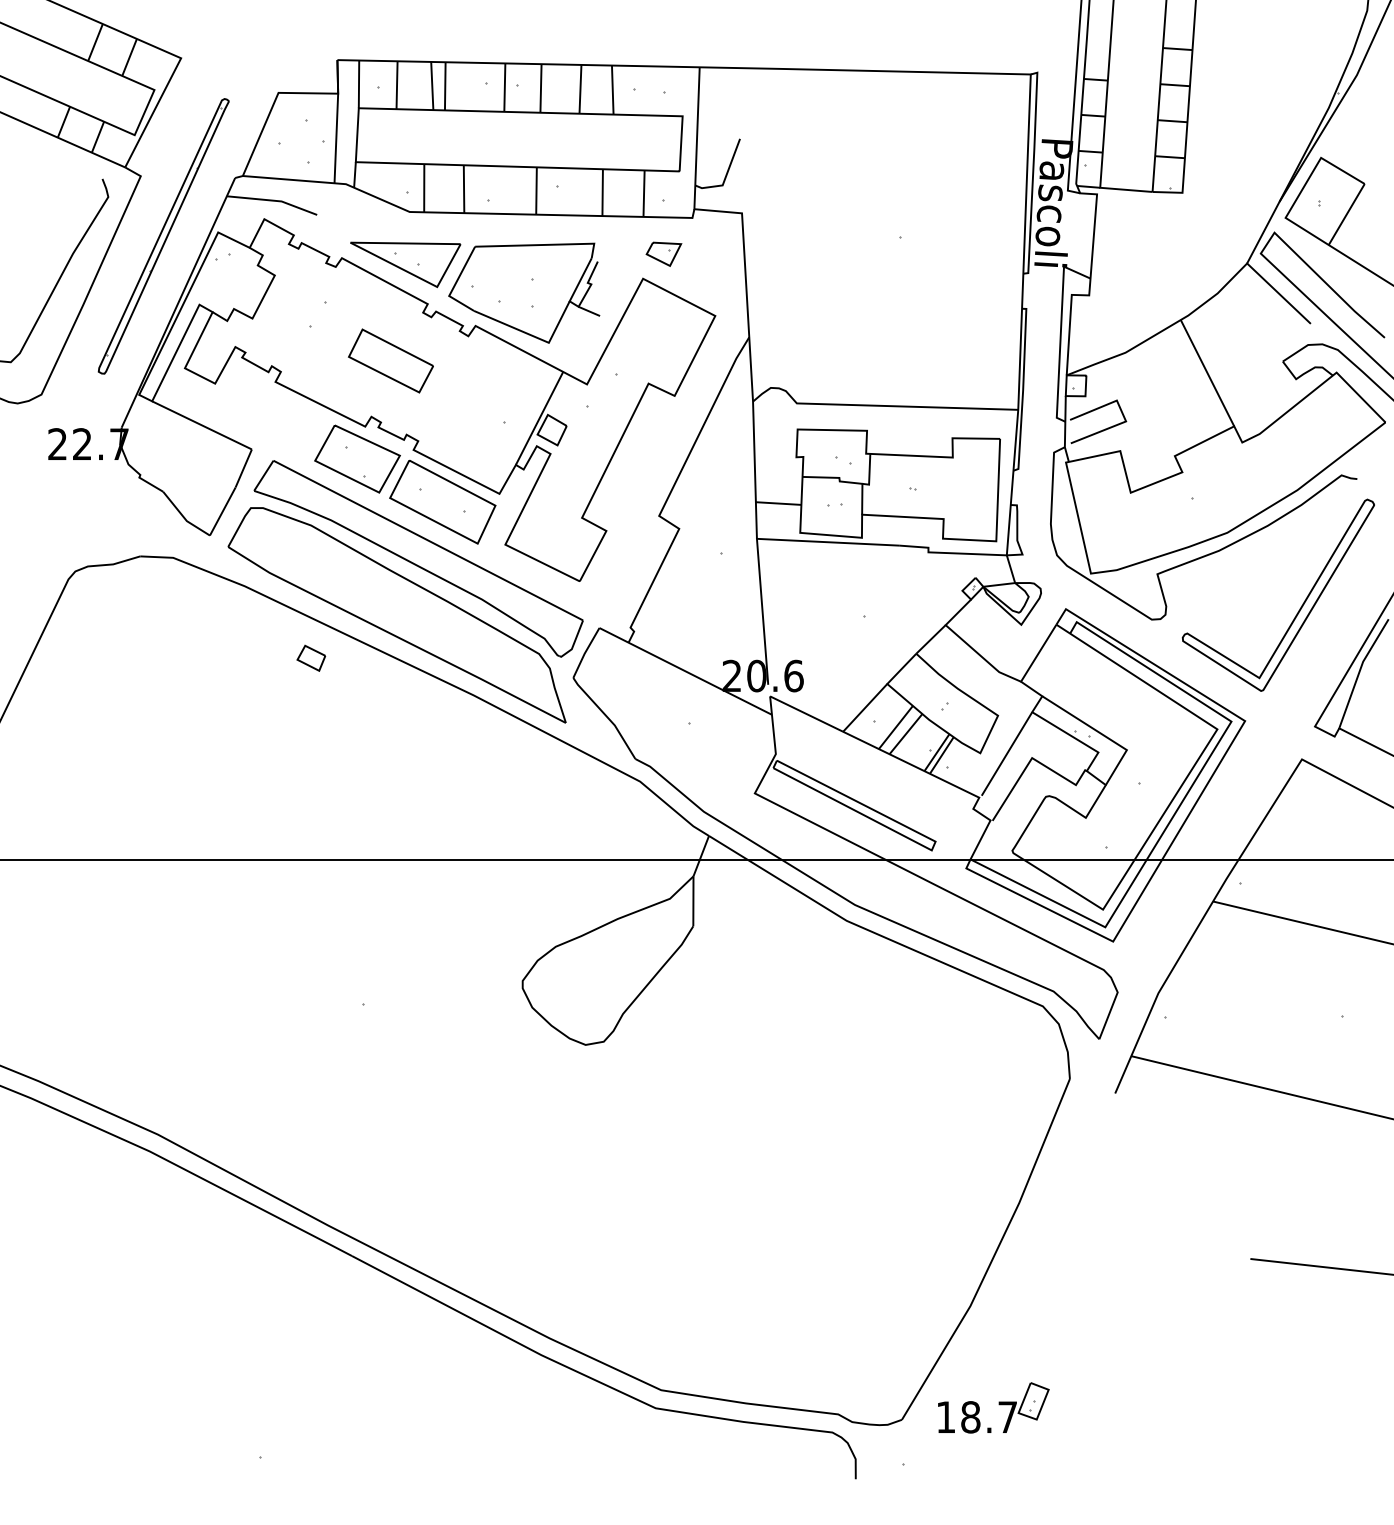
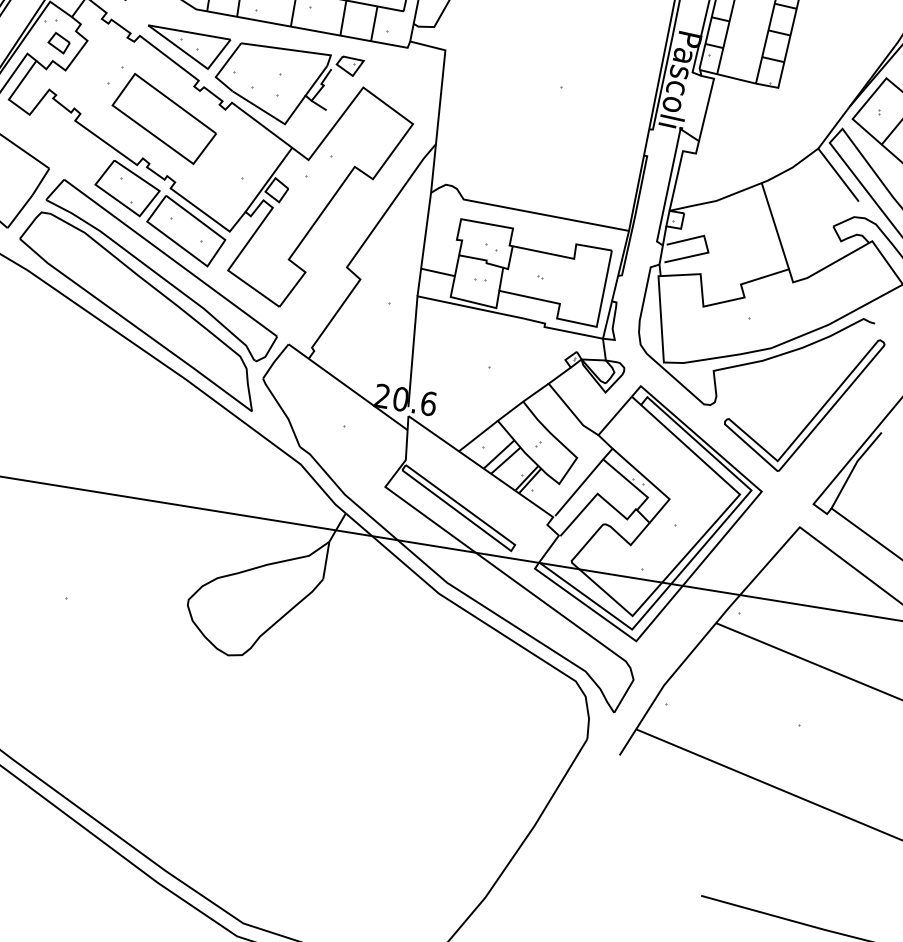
part: (663, 253) -> (349, 65), moved
part: (390, 360) -> (164, 118), size x1.67
part: (311, 657) -> (59, 42), moved

